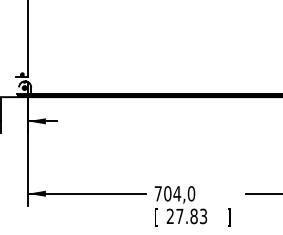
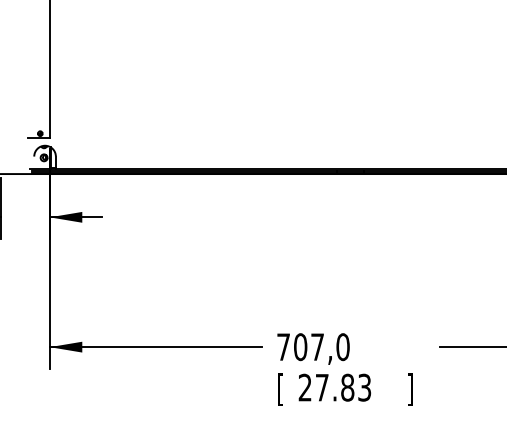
text: (177, 193) -> (317, 346), 704,0 -> 707,0

